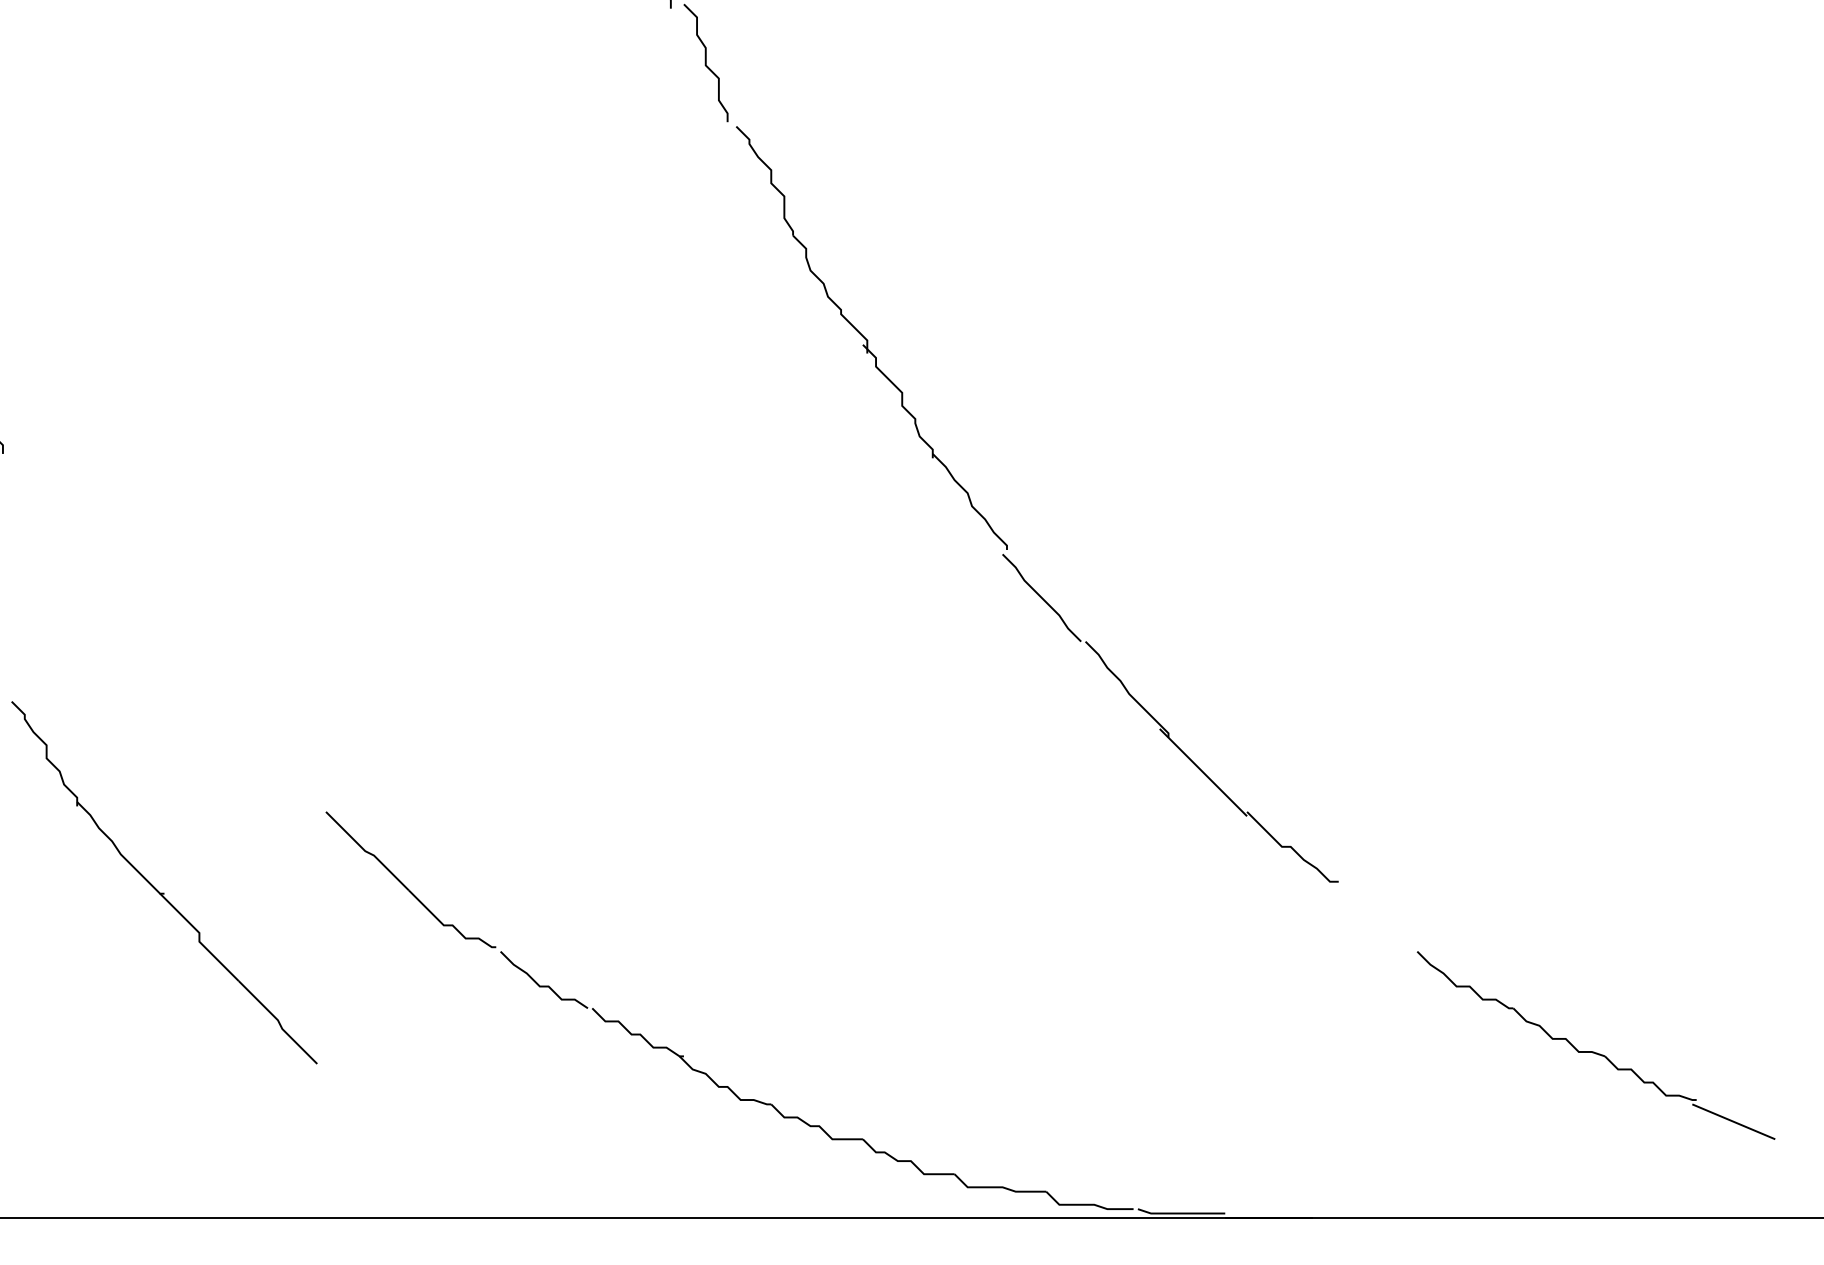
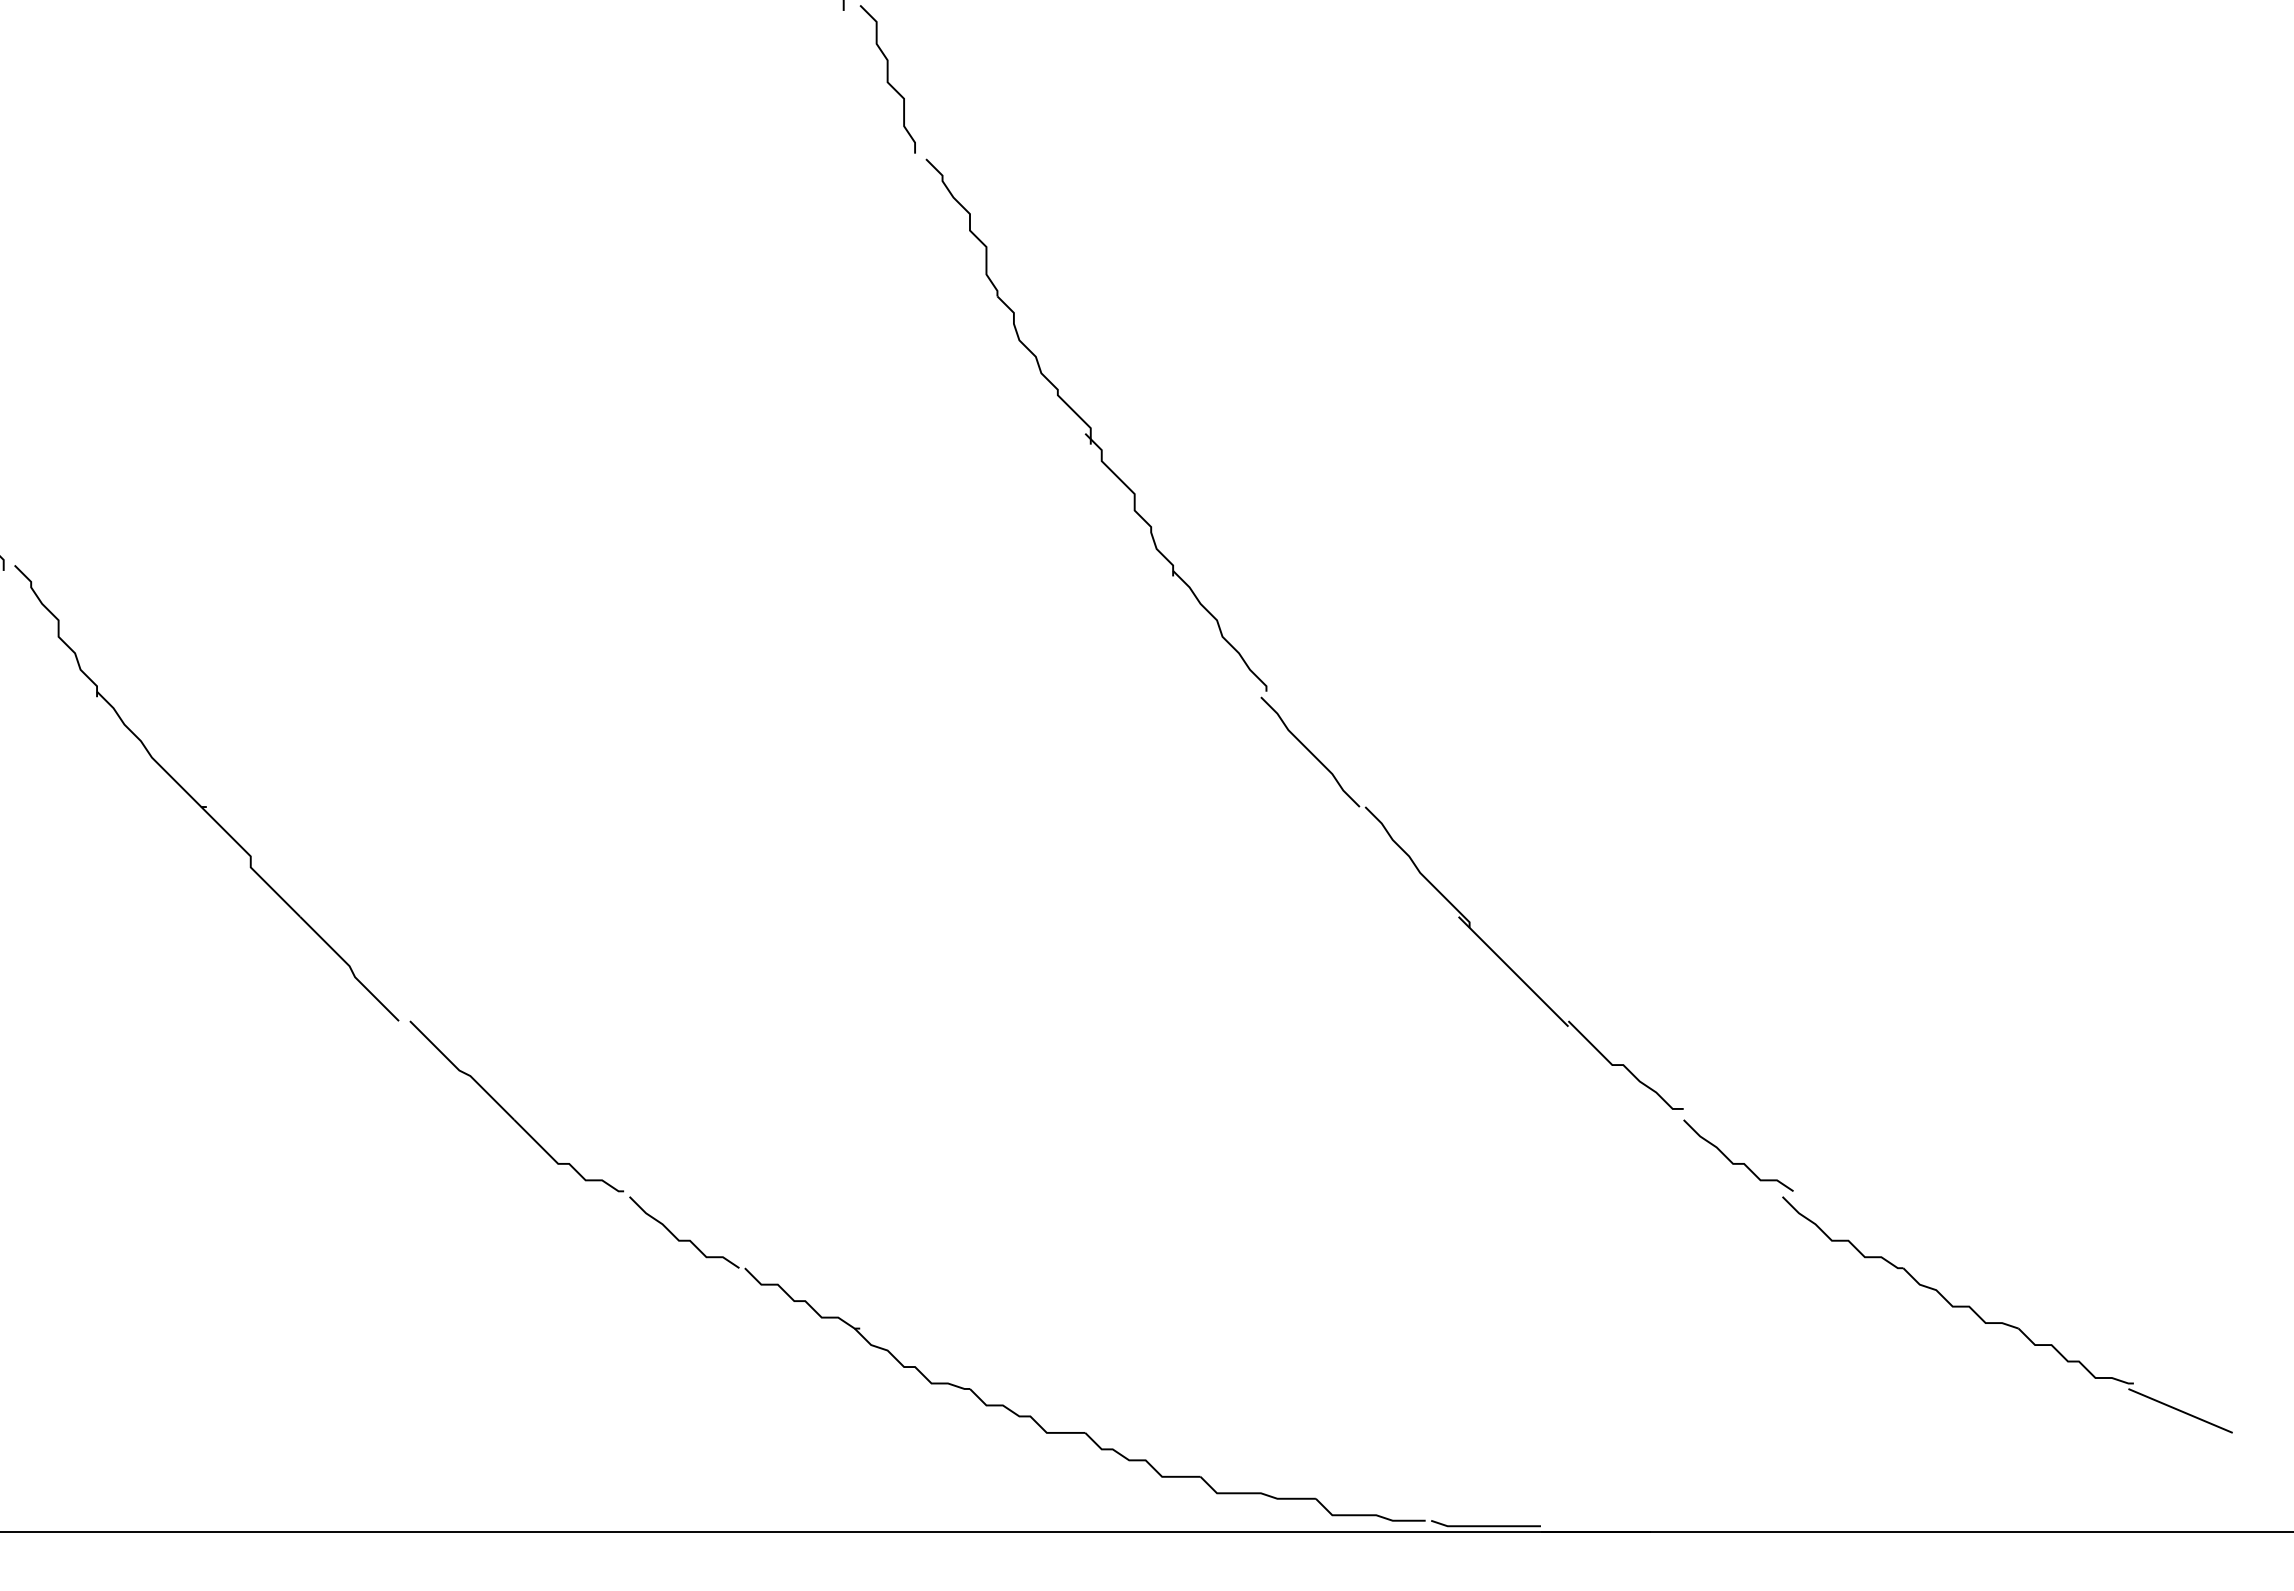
part: (157, 889) -> (197, 801), moved
curve: (1382, 925) -> (1738, 1163), added

